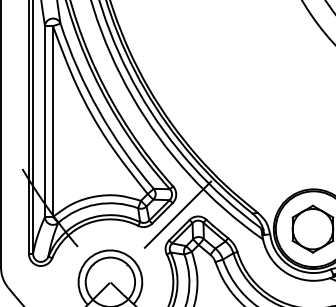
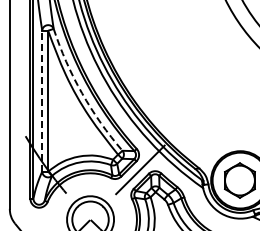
arc: (99, 111) -> (82, 93), solid -> dashed
line: (45, 120) -> (42, 100), solid -> dashed

